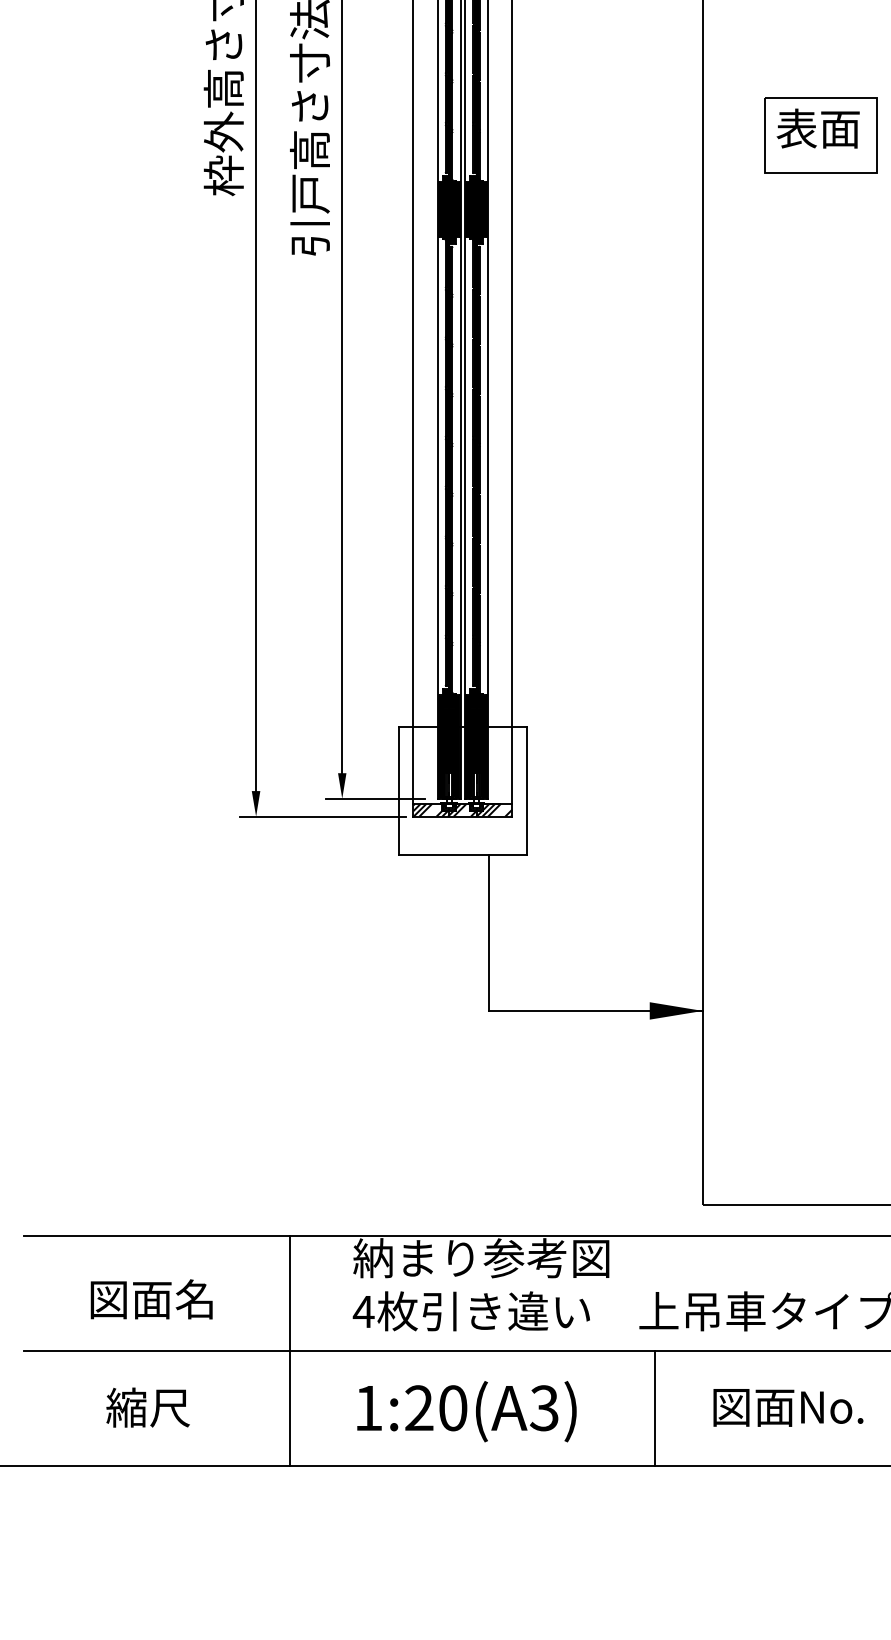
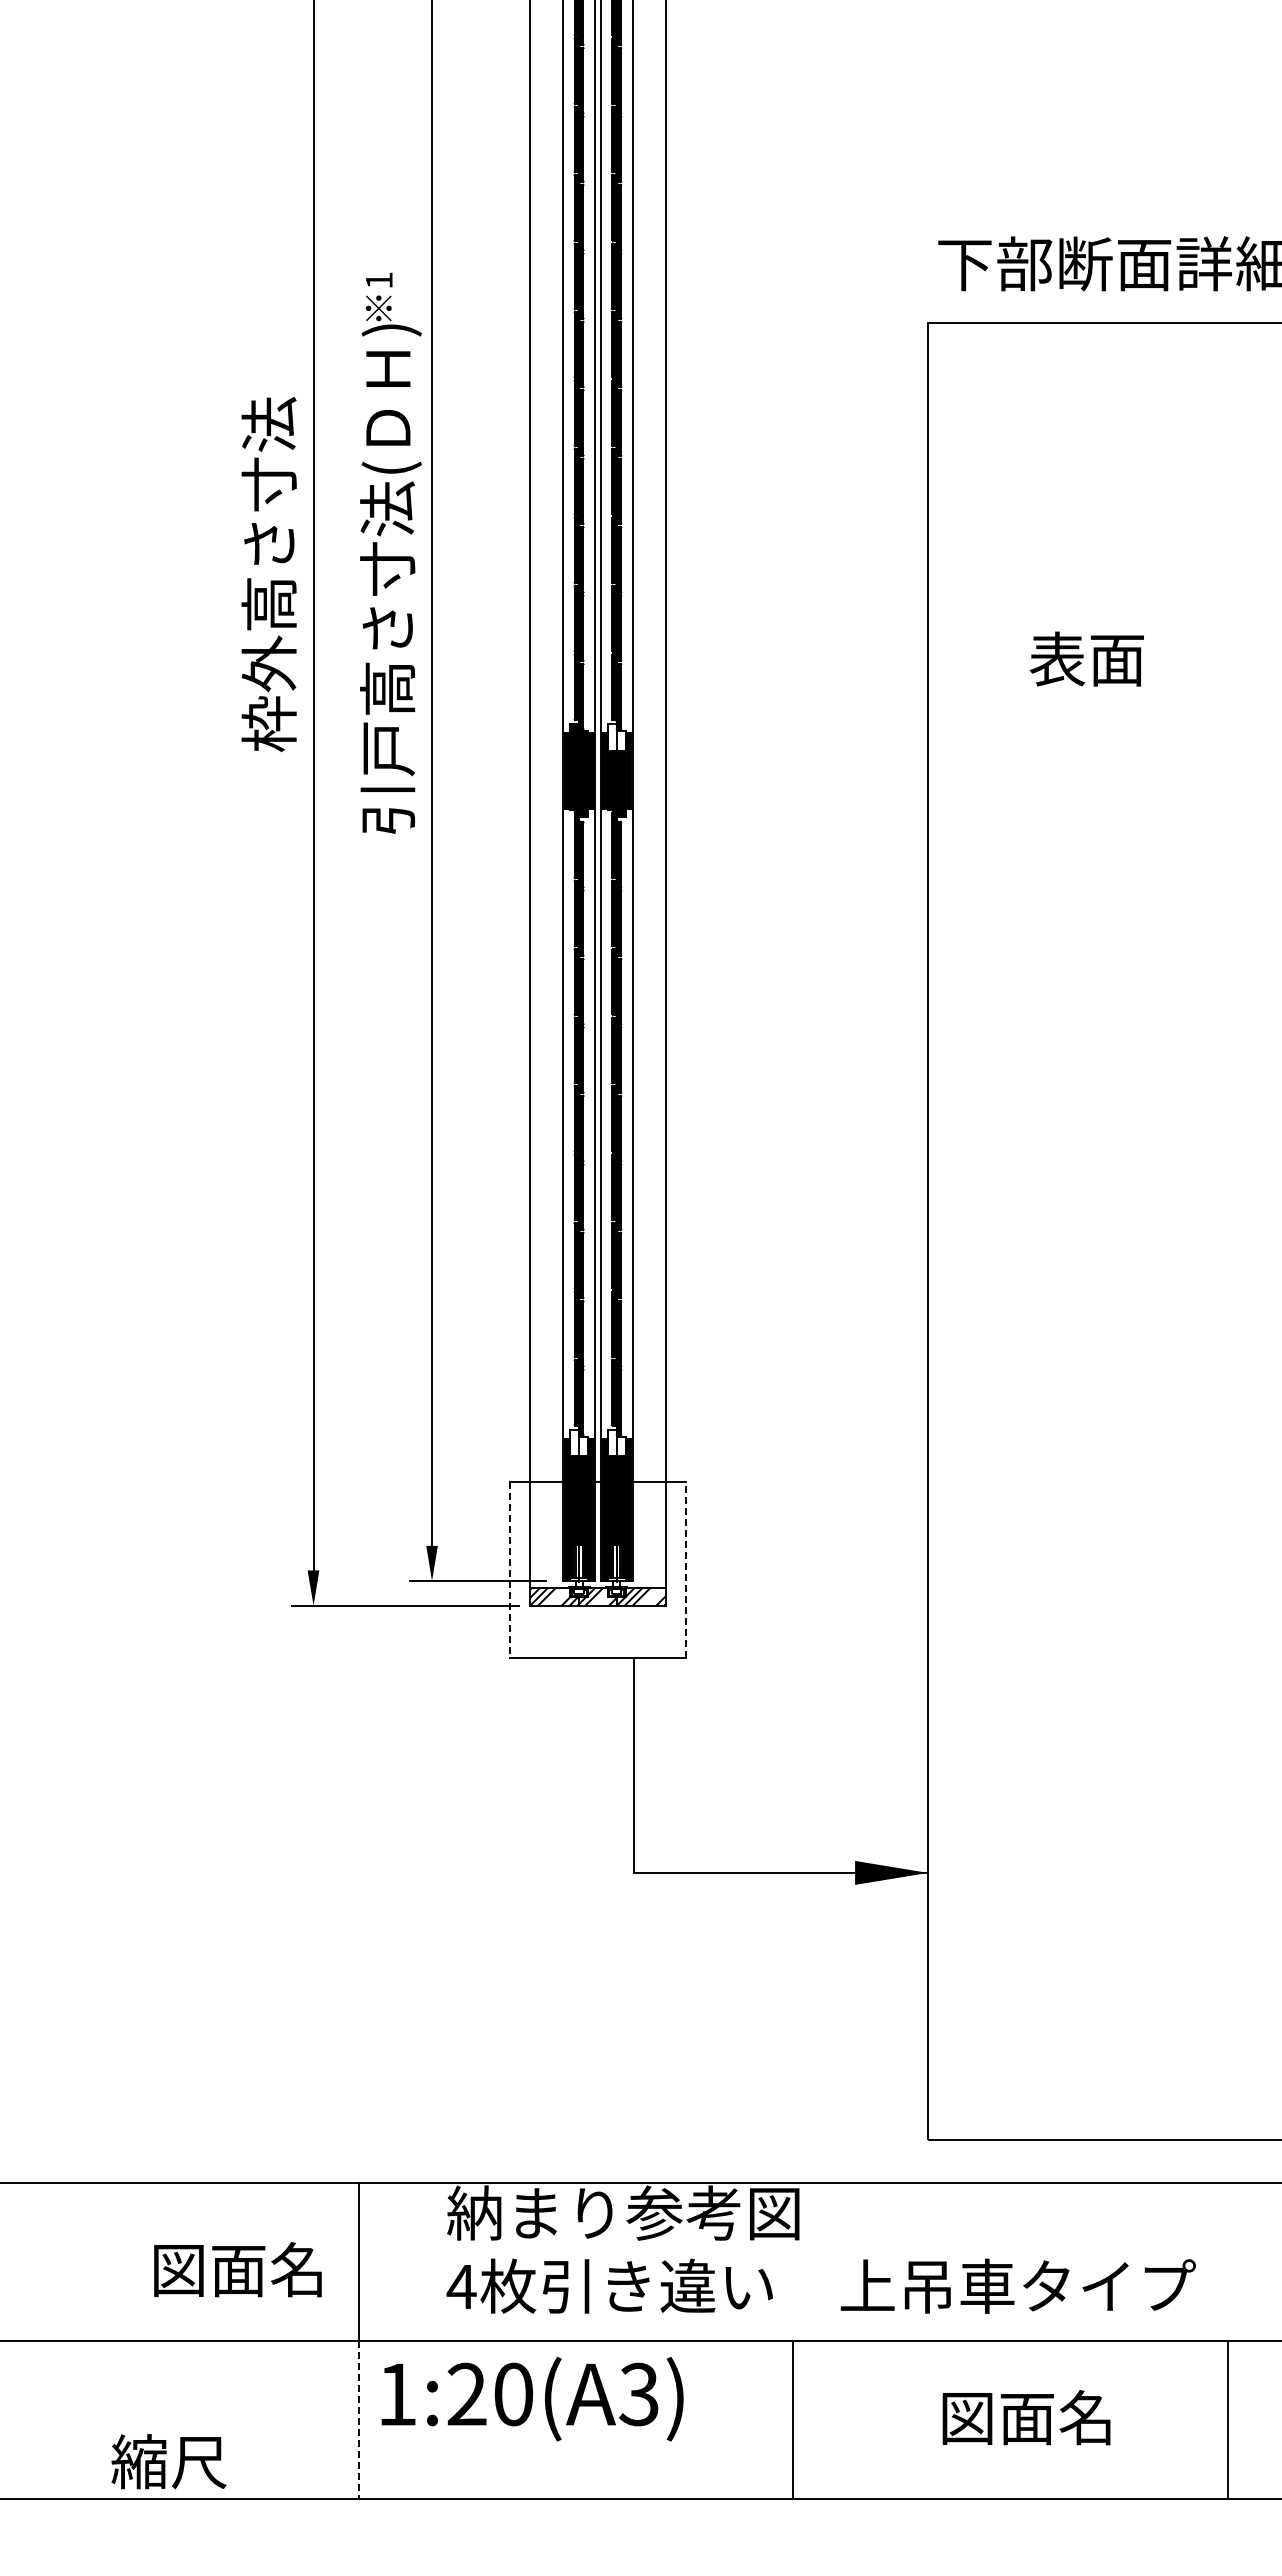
part: (820, 135) -> (1090, 668), removed
fill: (476, 185) -> (616, 737), removed
fill: (448, 698) -> (578, 1443), removed
fill: (476, 698) -> (616, 1443), removed
line: (399, 791) -> (510, 1570), solid -> dashed
line: (526, 791) -> (685, 1570), solid -> dashed
text: (151, 1299) -> (237, 2269), moved
text: (830, 1406) -> (1103, 2417), 図面No. -> 図面名
text: (147, 1407) -> (168, 2461), moved
line: (289, 1408) -> (359, 2419), solid -> dashed
line: (655, 1408) -> (792, 2419), moved
text: (466, 1411) -> (532, 2399), moved

